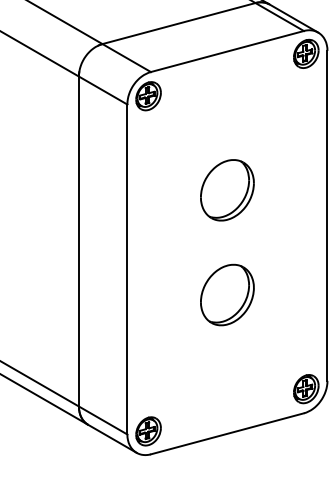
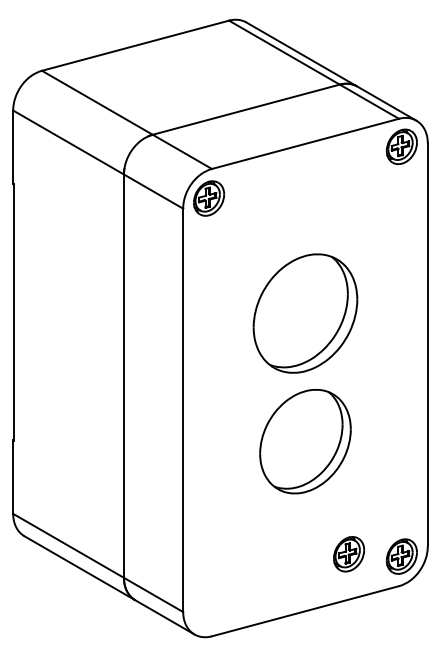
part: (227, 190) -> (305, 313), size x1.6
part: (227, 294) -> (305, 441), size x1.4
part: (148, 431) -> (349, 554), moved

